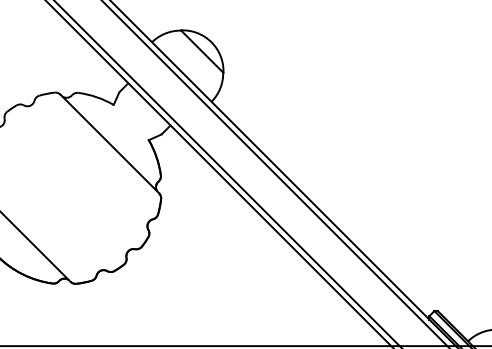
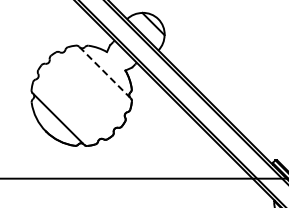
line: (110, 143) -> (105, 72), solid -> dashed

